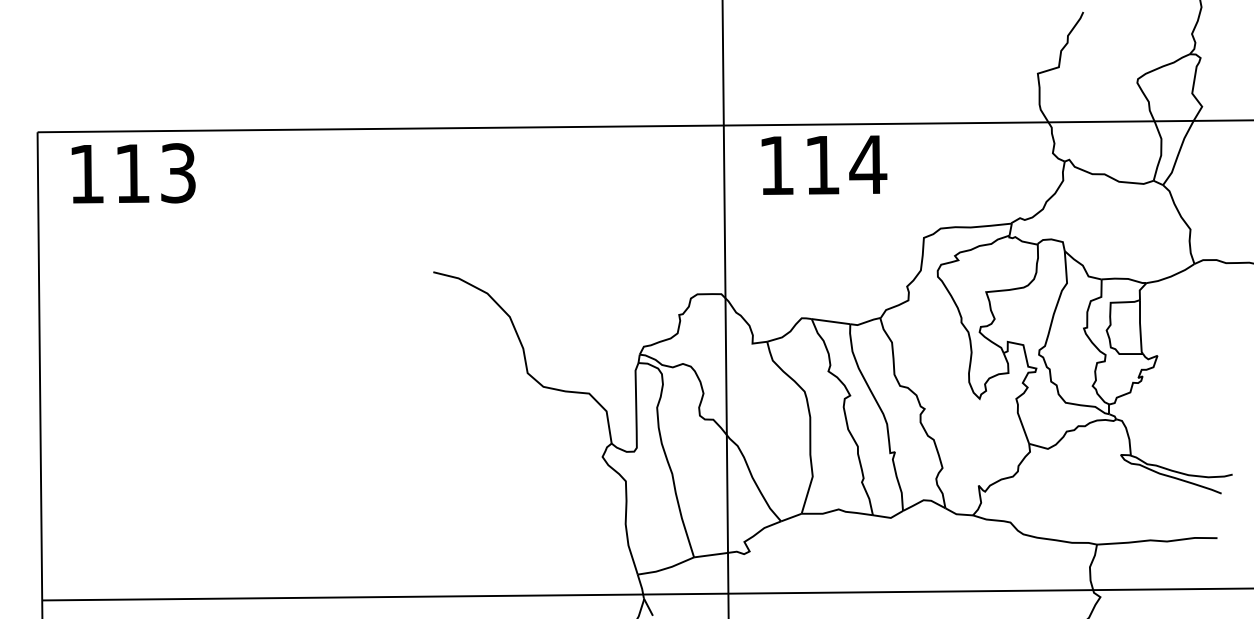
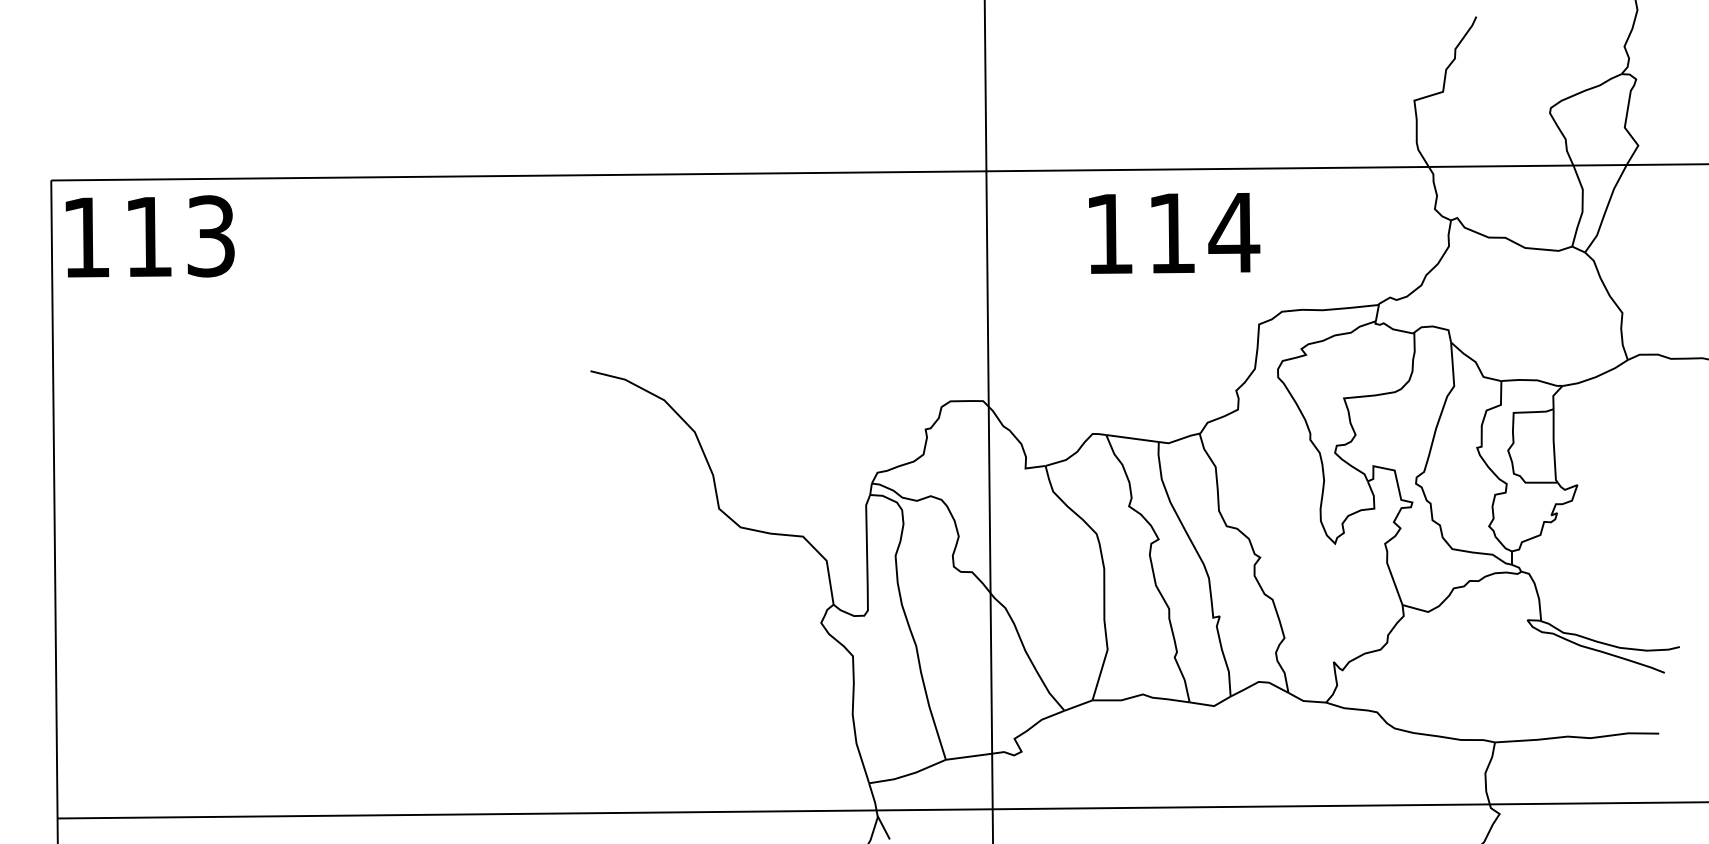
text: (824, 165) -> (1174, 233), moved
text: (133, 173) -> (149, 236), moved

